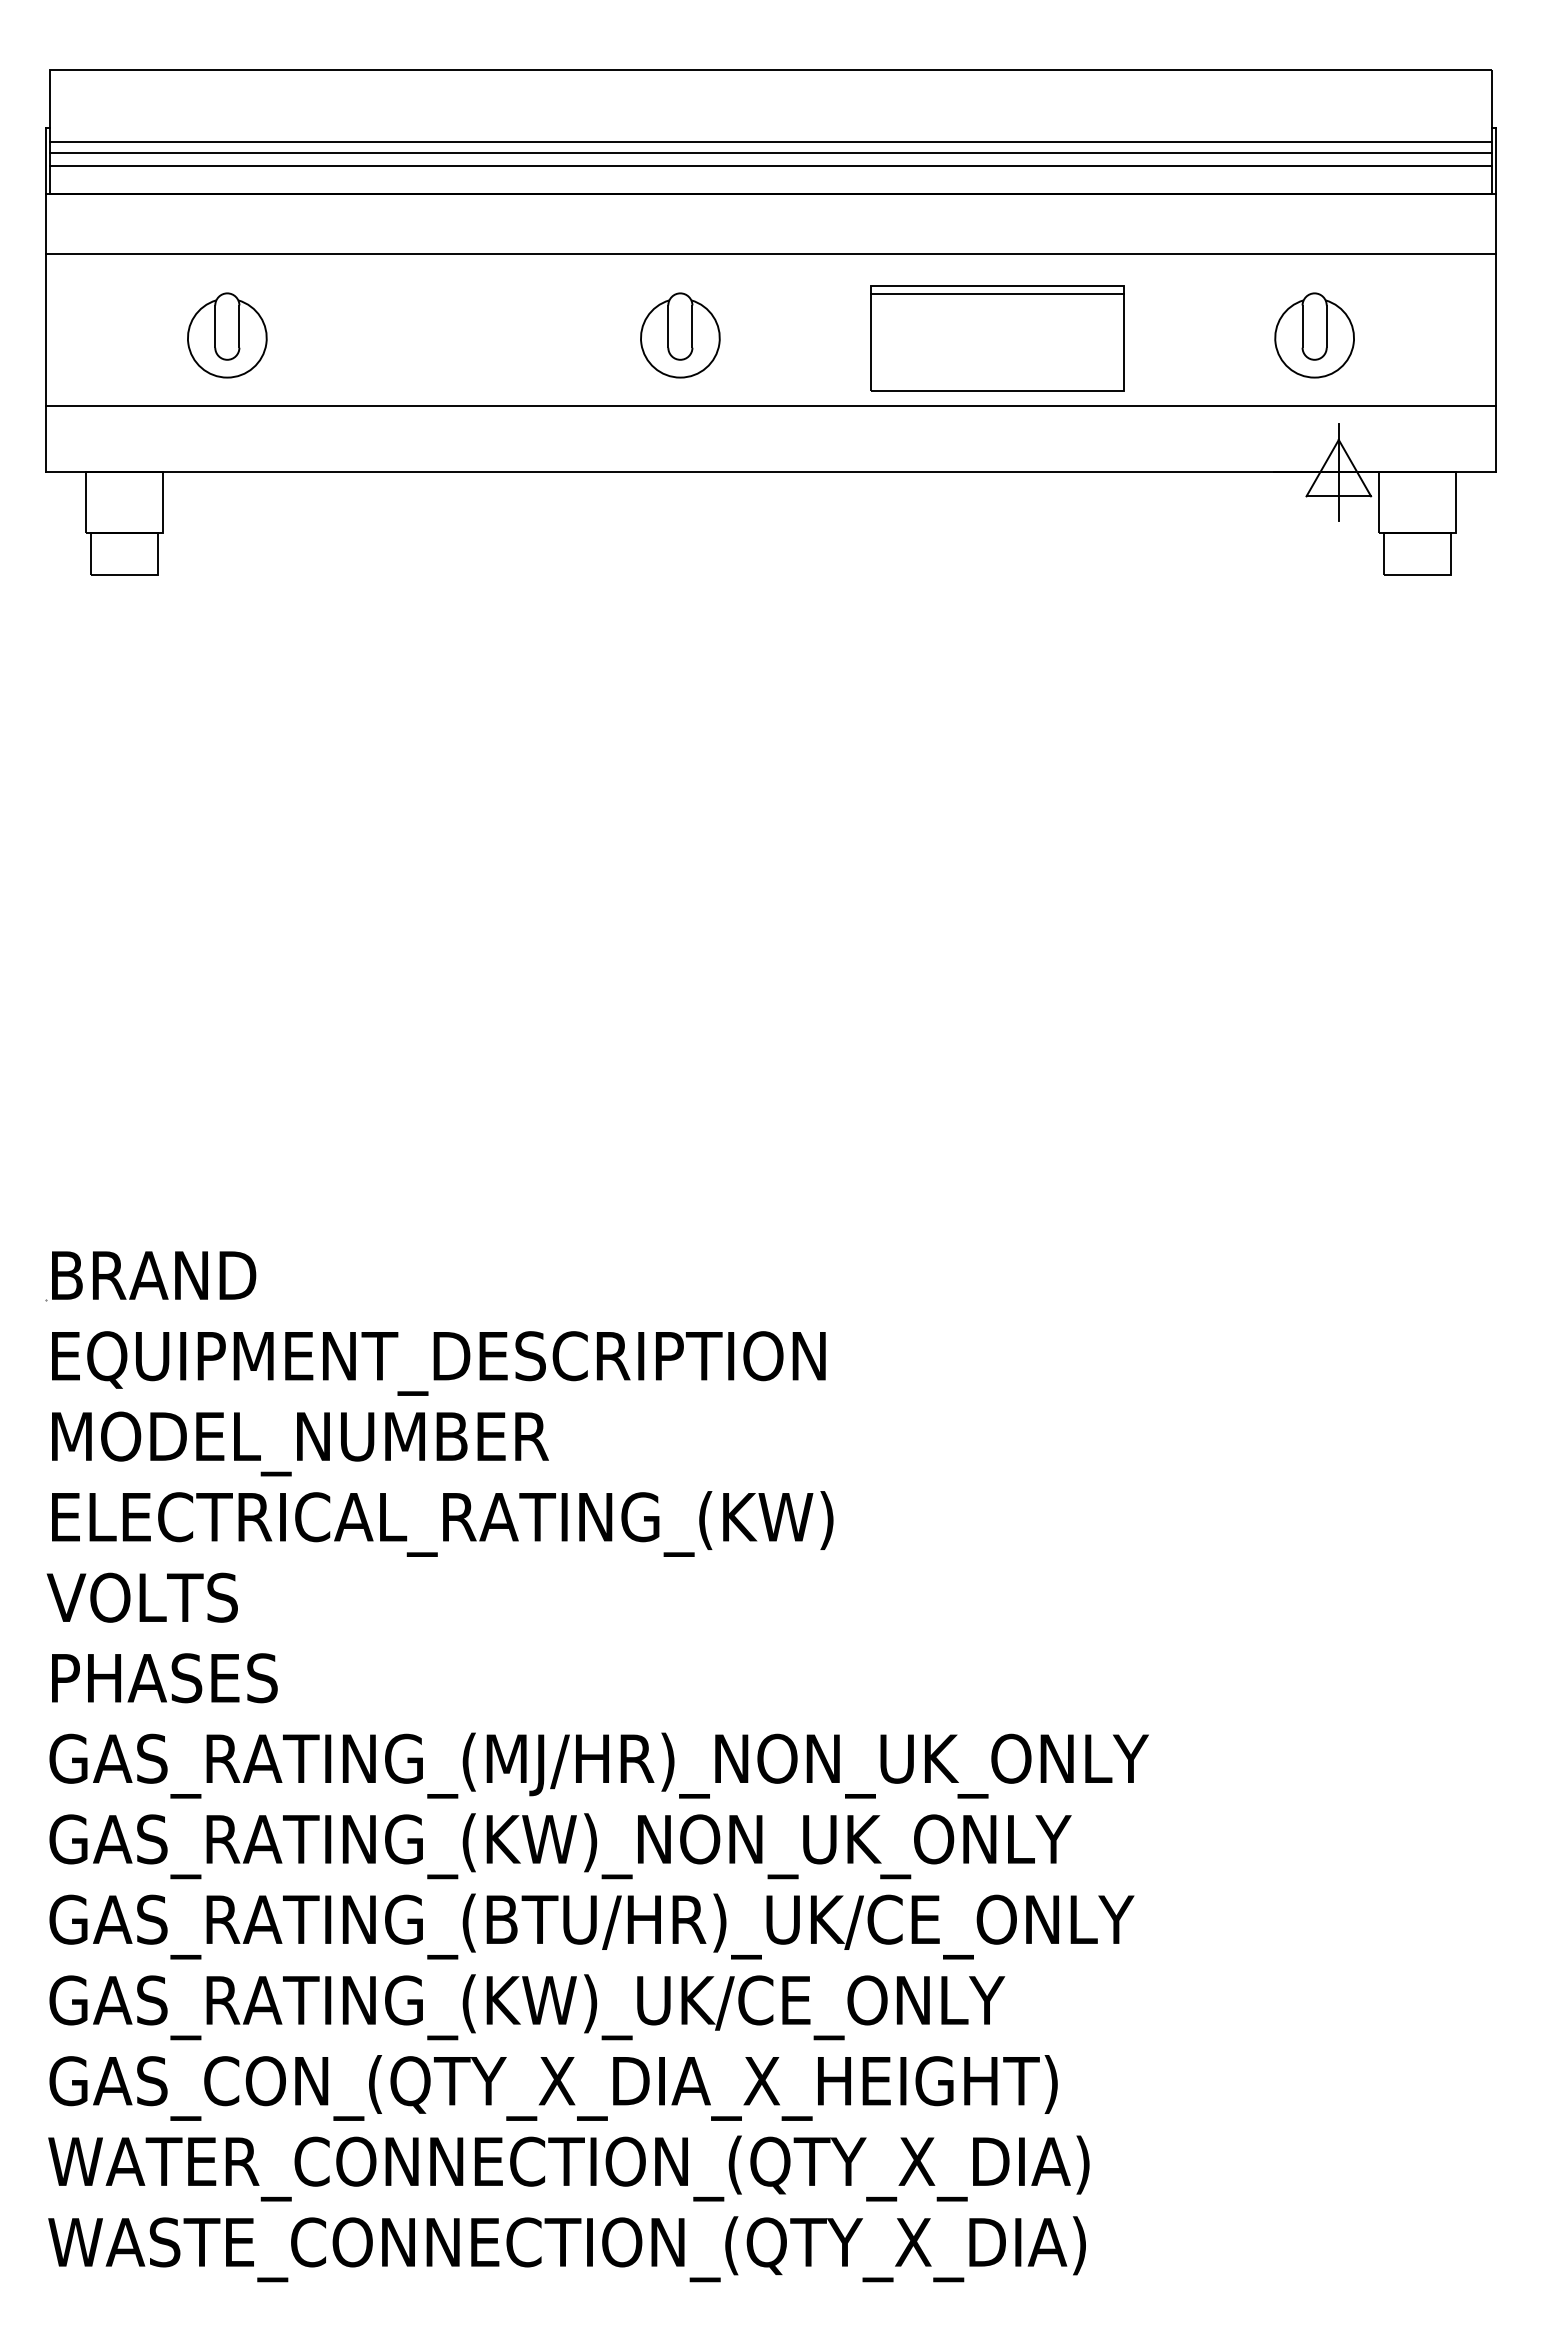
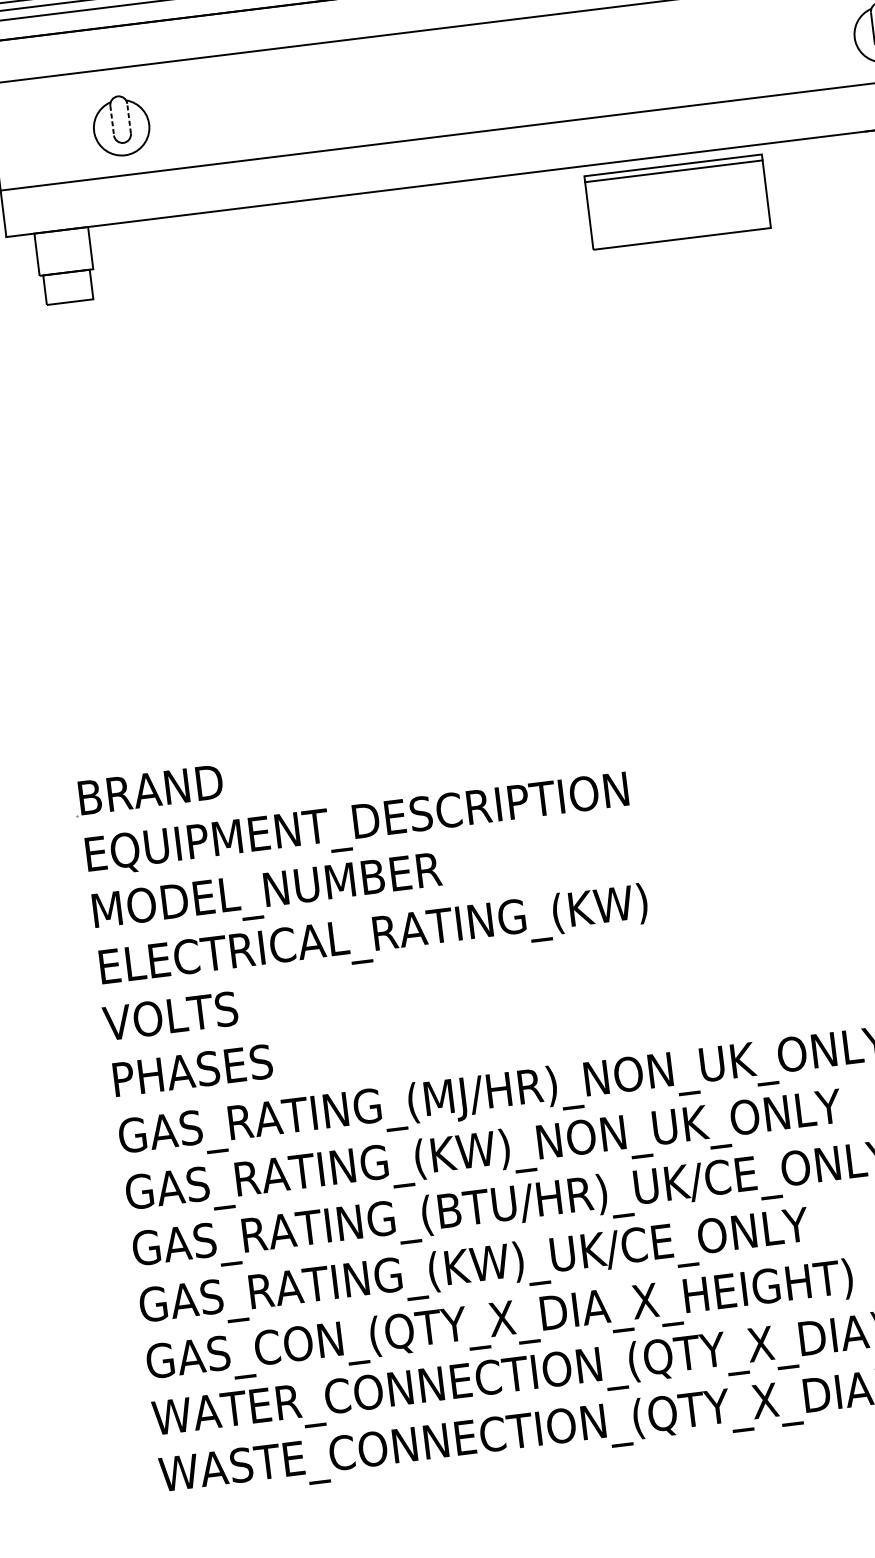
line: (239, 326) -> (129, 118), solid -> dashed
line: (215, 327) -> (112, 121), solid -> dashed
part: (680, 335) -> (438, 86), removed
part: (997, 338) -> (677, 202), moved

